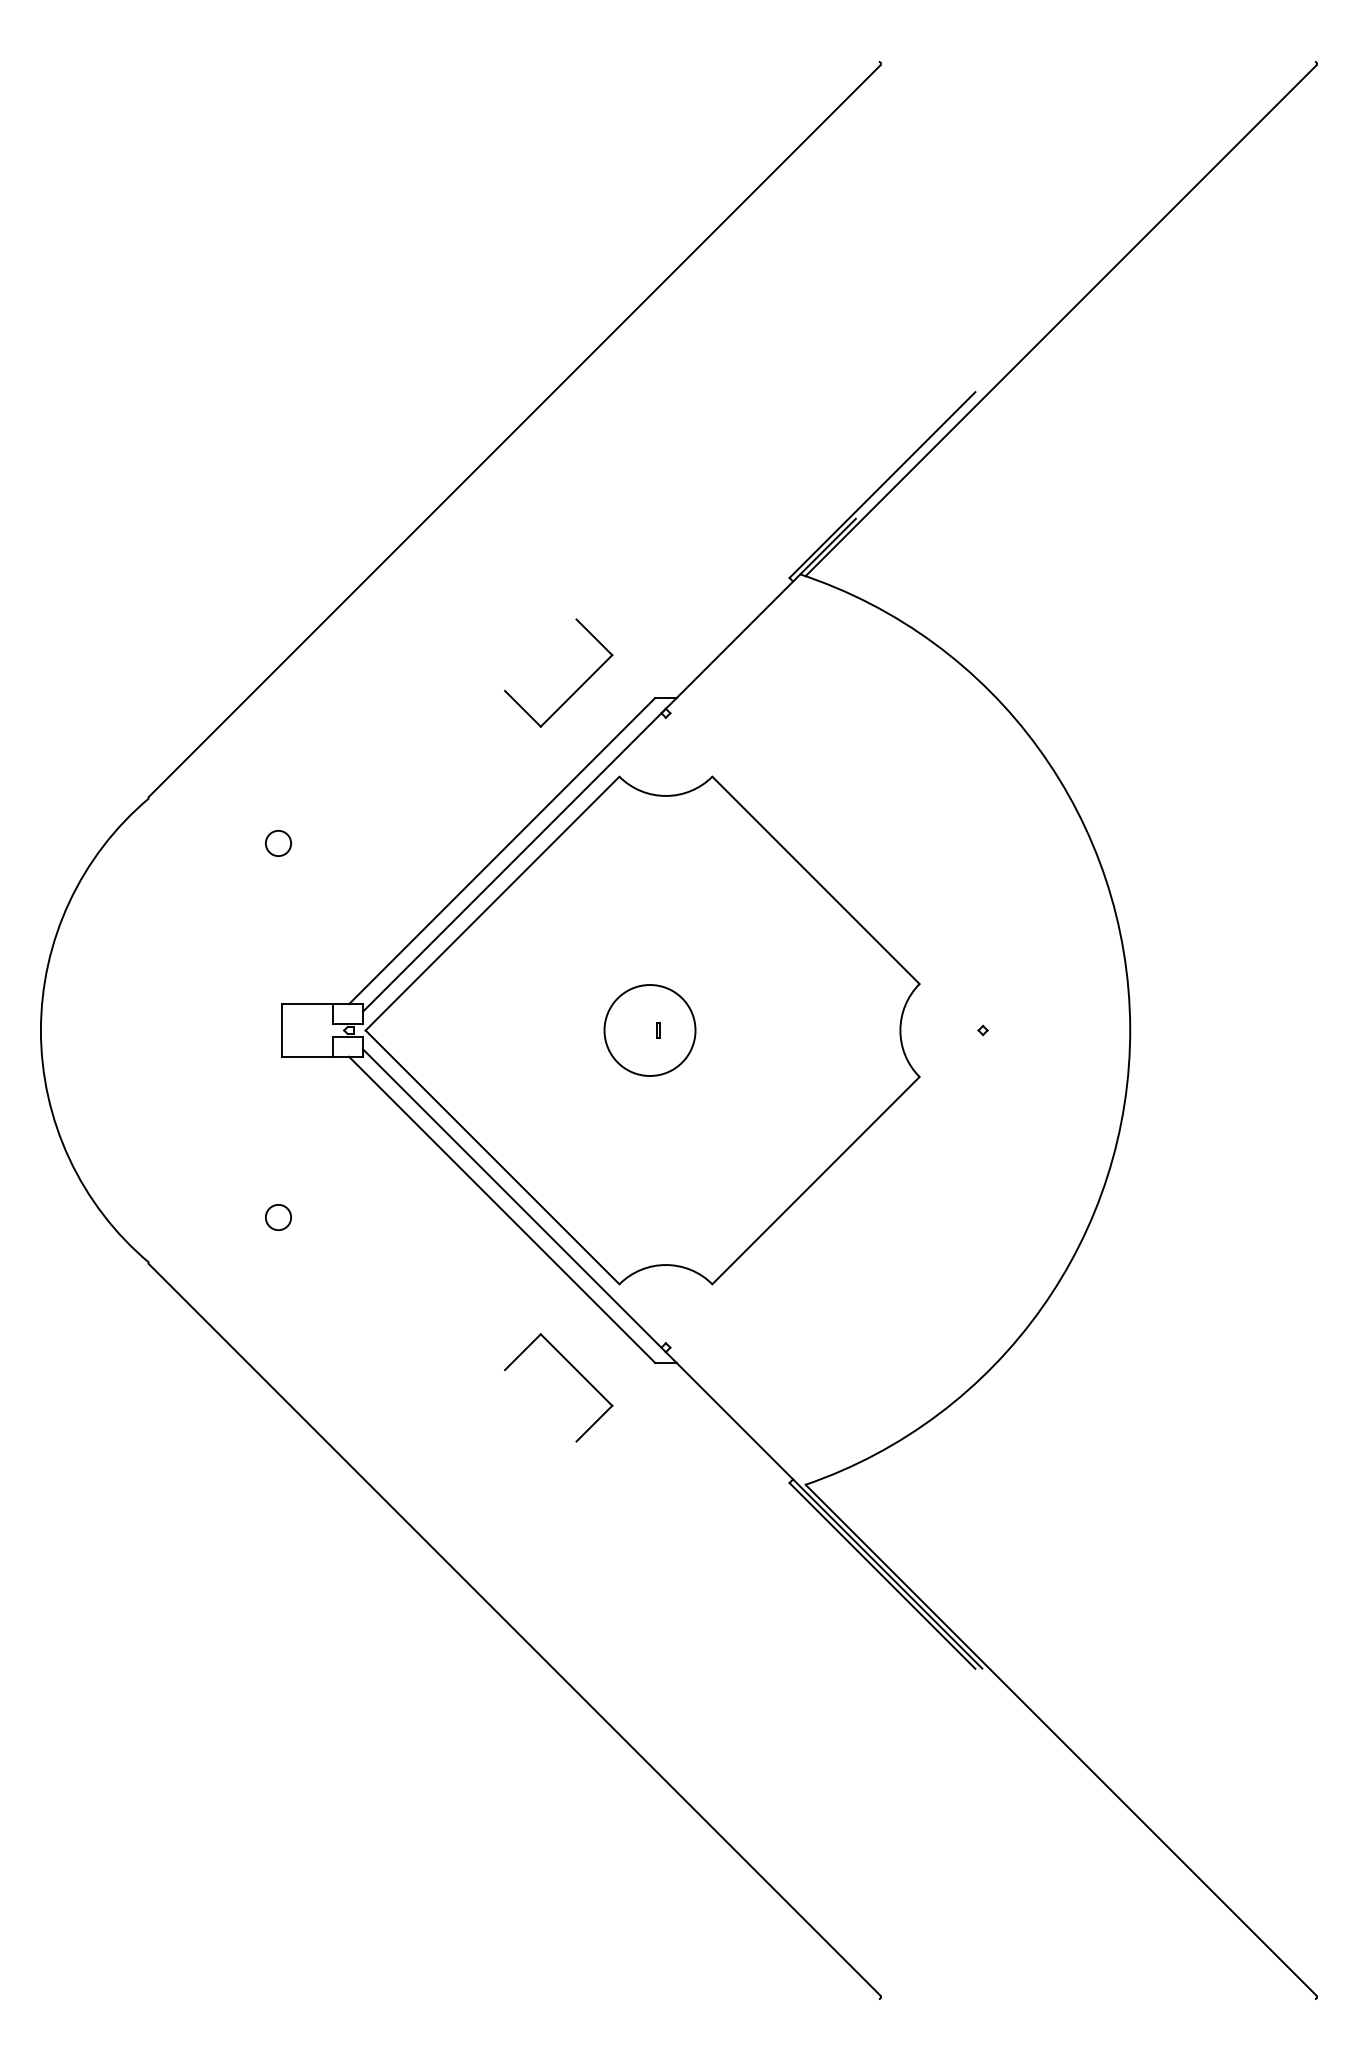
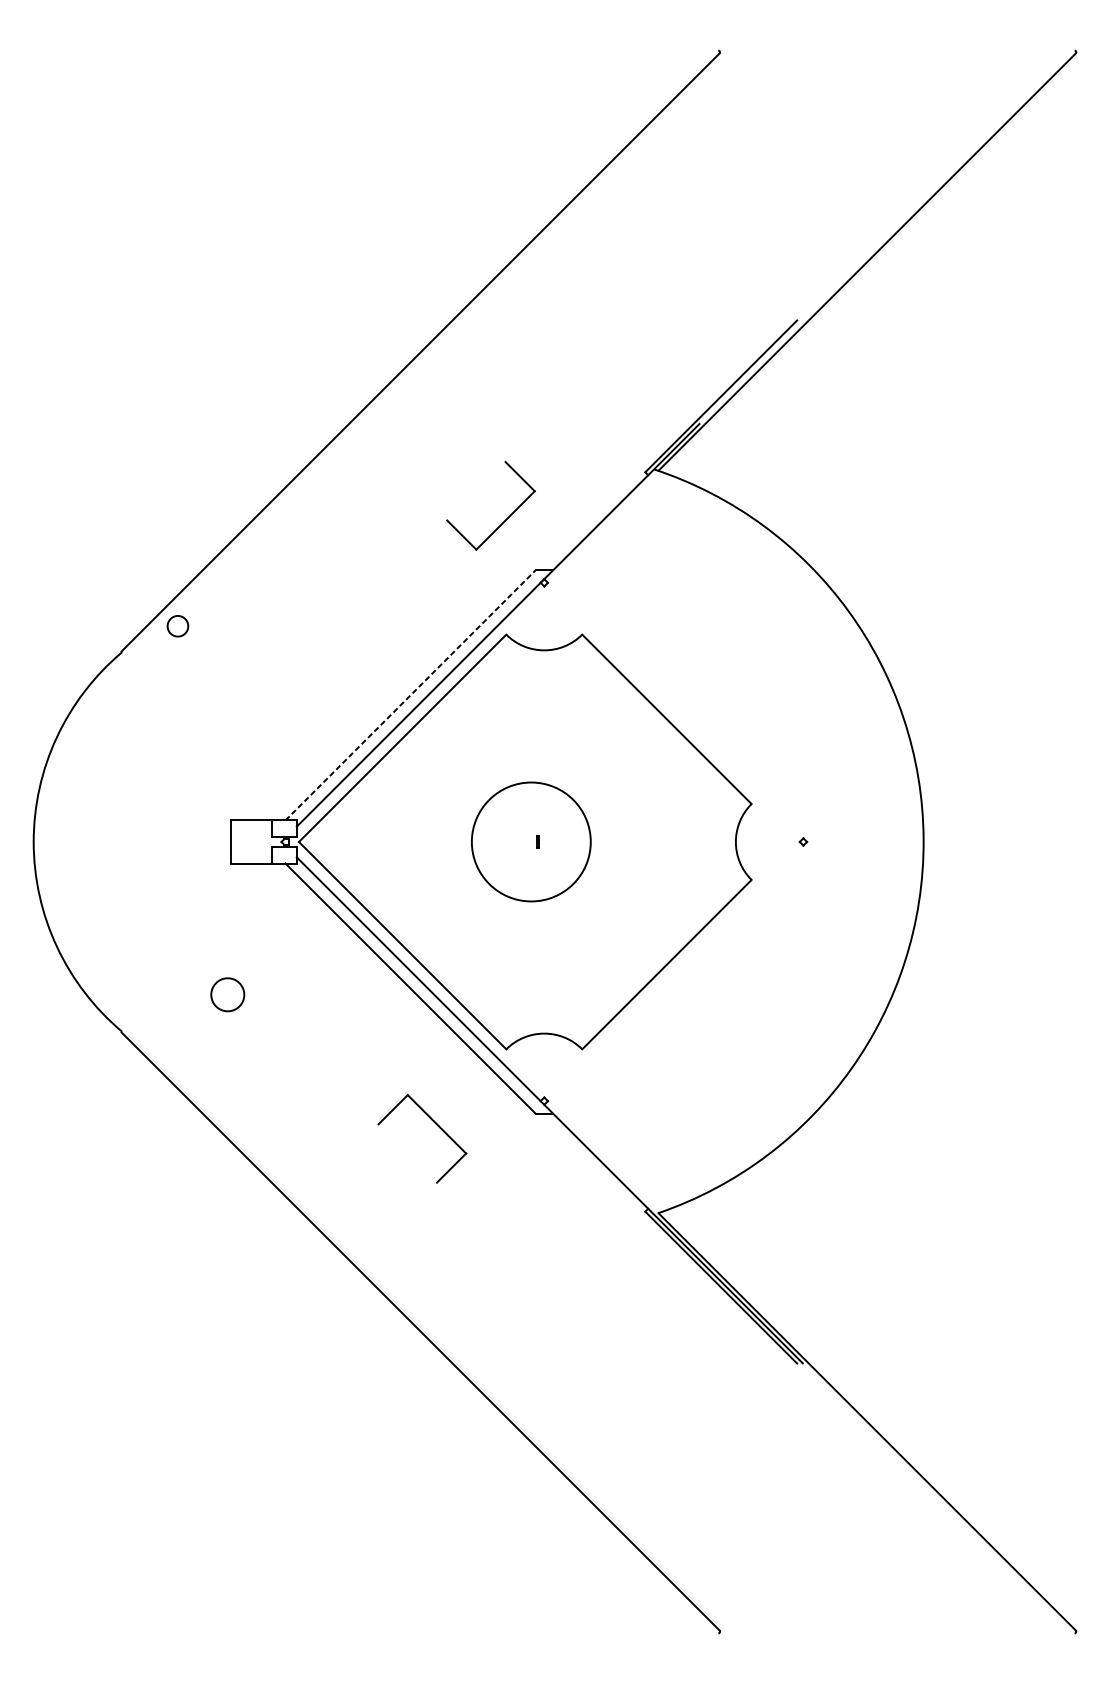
part: (576, 689) -> (505, 519), moved
circle: (278, 843) -> (177, 626), moved
line: (502, 850) -> (410, 694), solid -> dashed
circle: (649, 1030) -> (530, 842), size x1.6
circle: (278, 1217) -> (227, 994), size x1.6
part: (575, 1370) -> (436, 1124), moved

